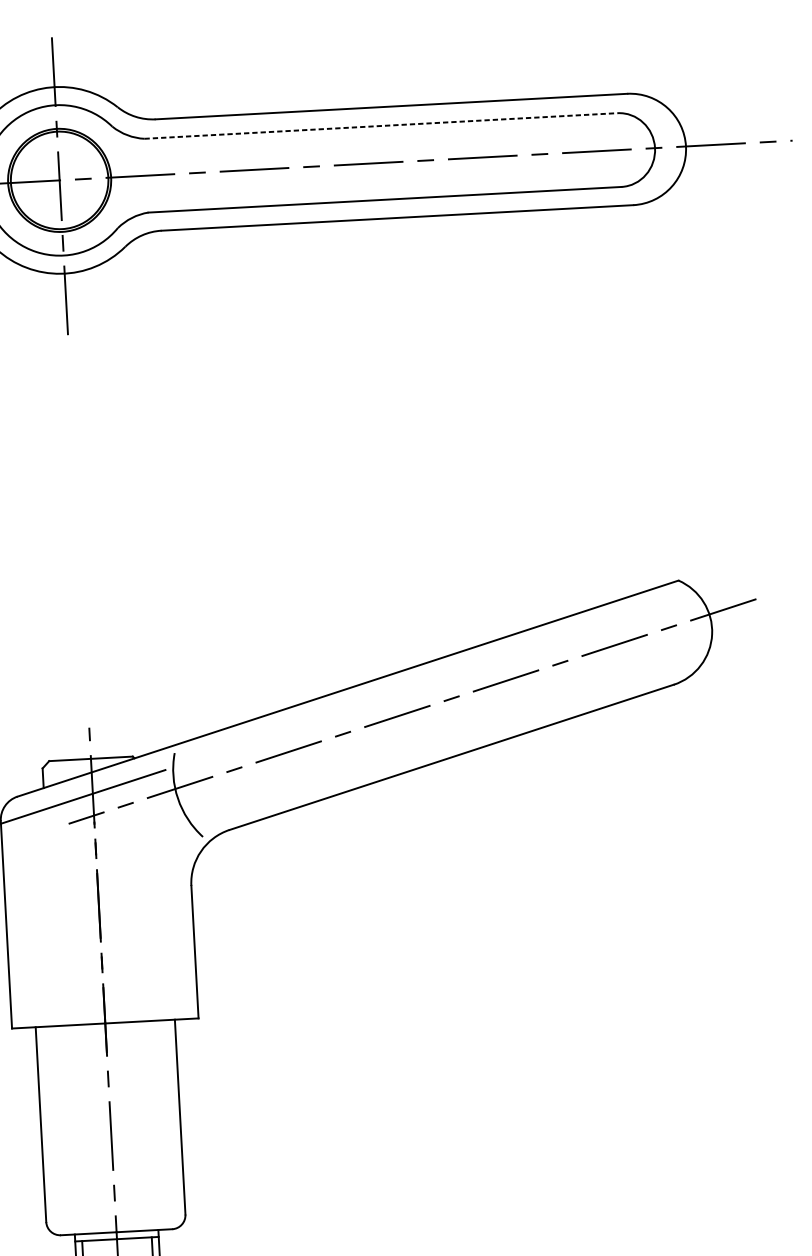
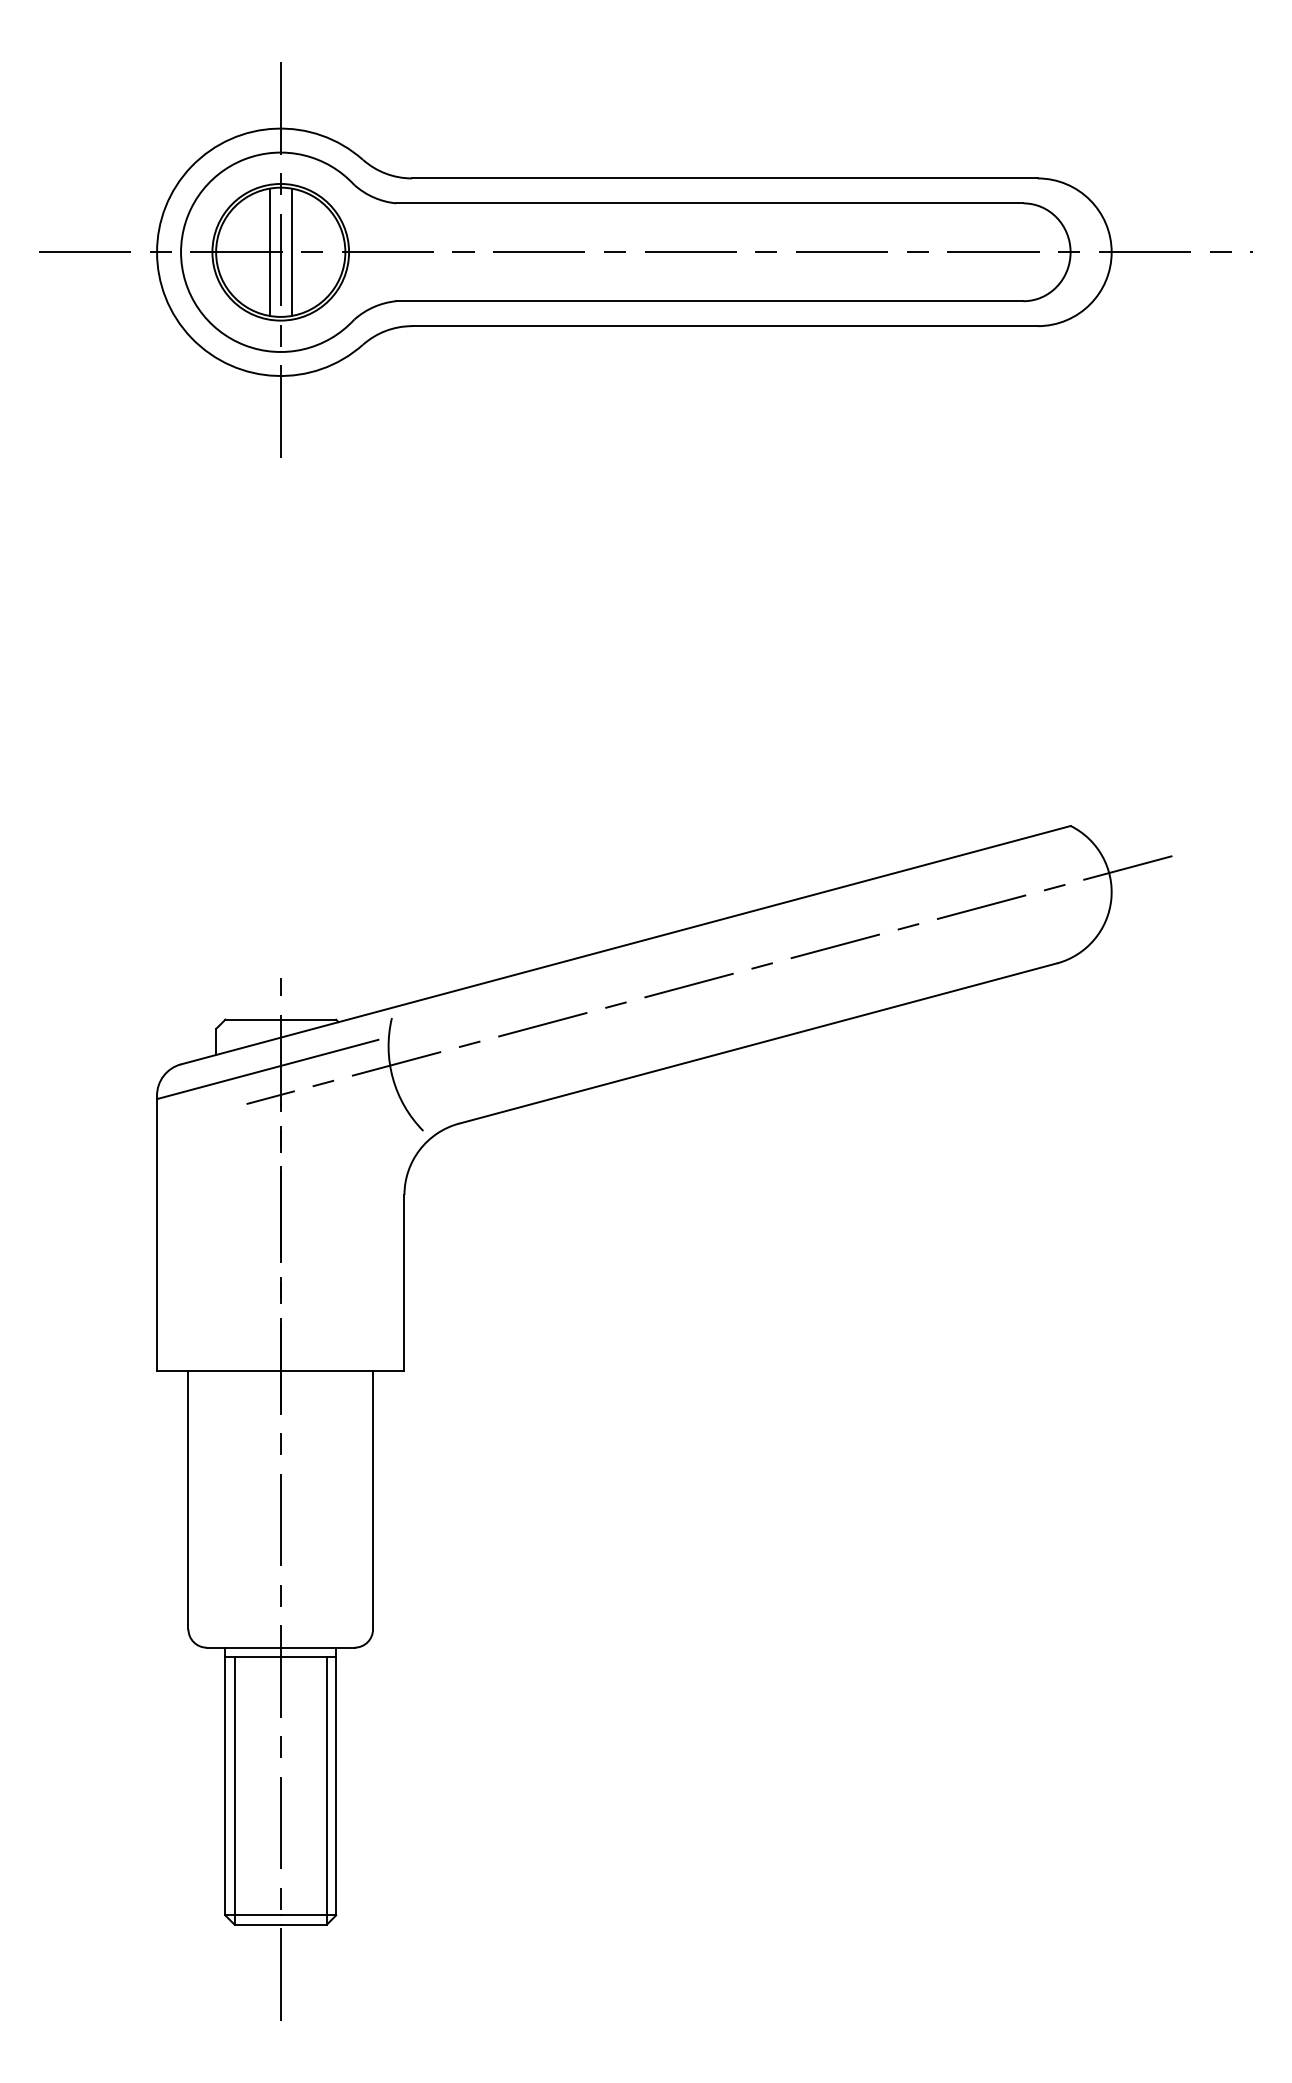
line: (380, 126) -> (709, 203), dashed -> solid
line: (67, 180) -> (291, 252), added
line: (51, 181) -> (269, 252), added

